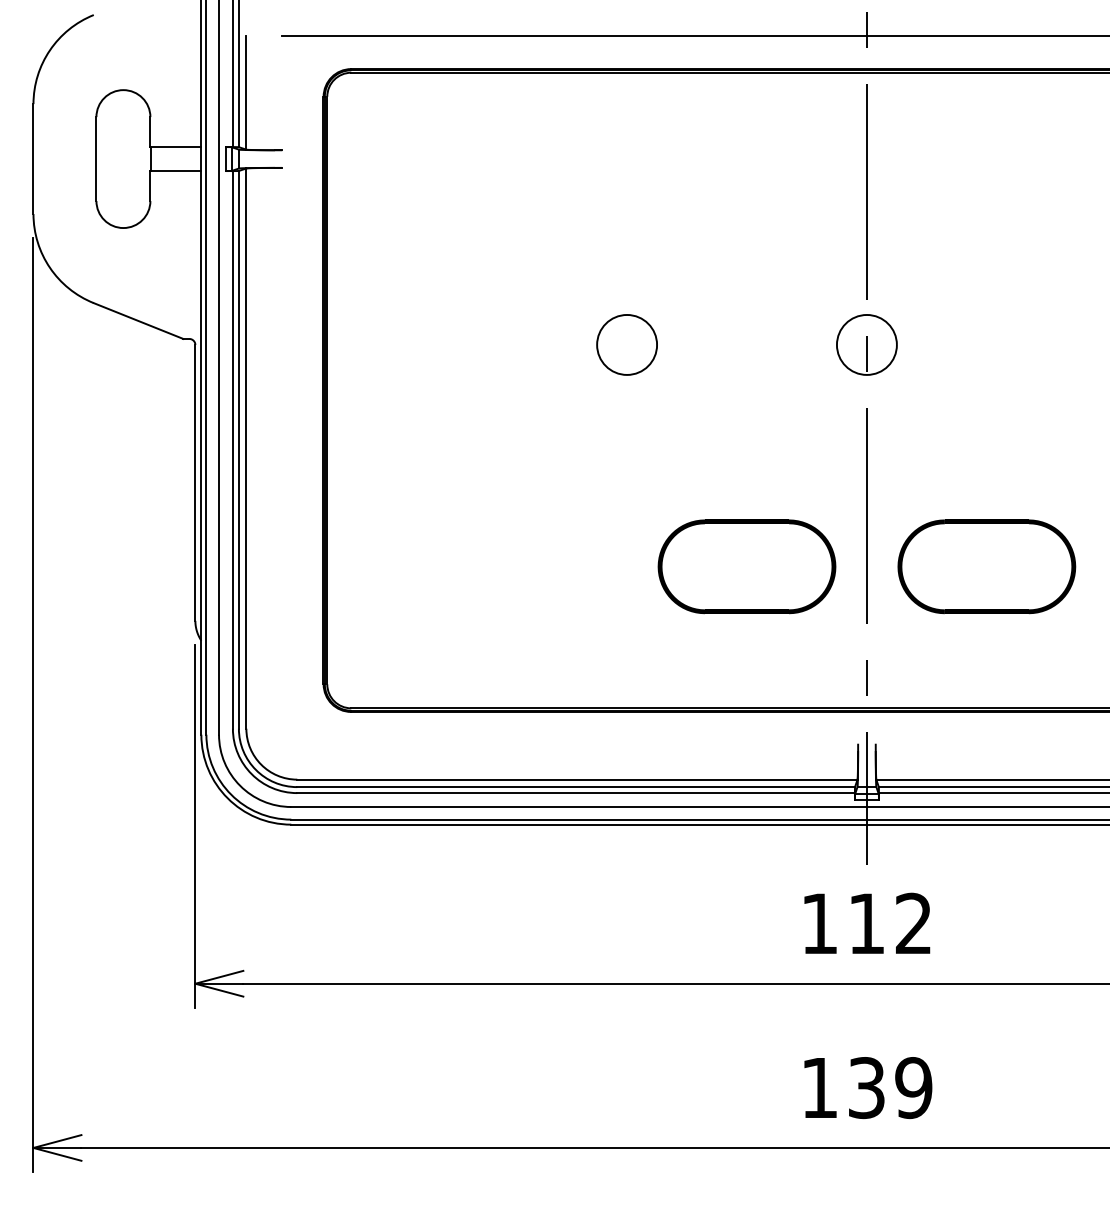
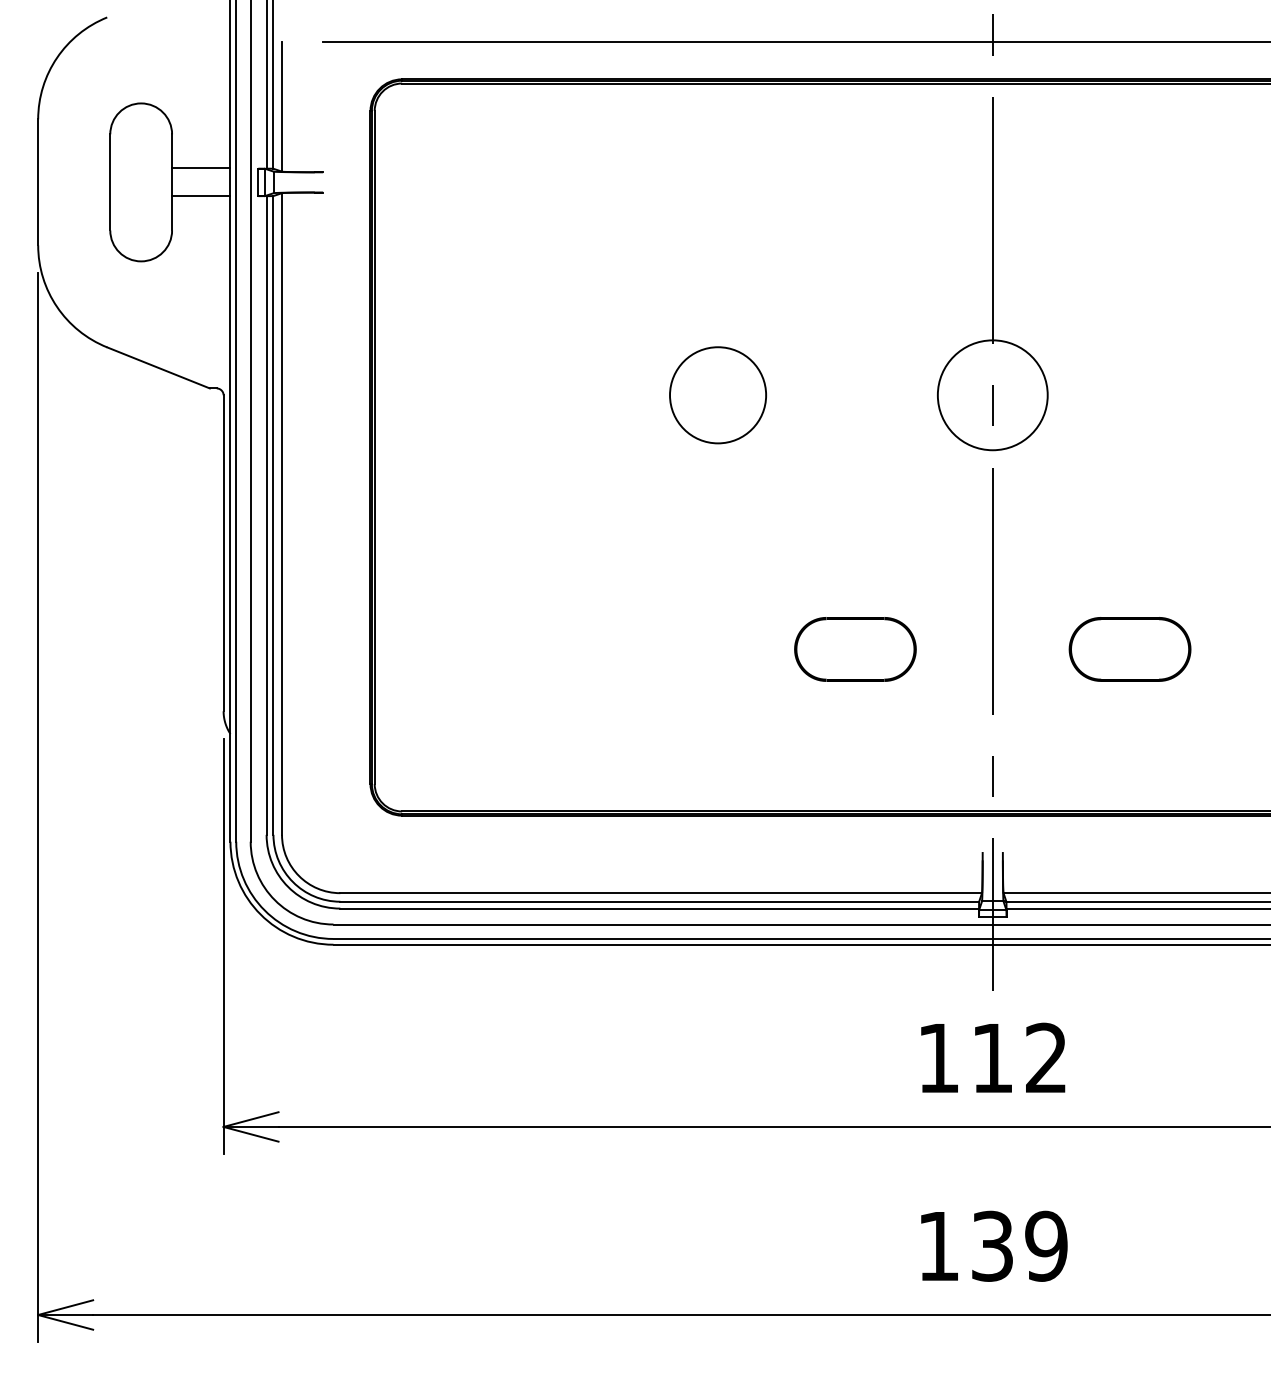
circle: (626, 344) -> (717, 394), size x1.4
circle: (866, 344) -> (992, 394), size x1.6
part: (747, 566) -> (855, 649), size x0.6
part: (986, 566) -> (1129, 649), size x0.6

